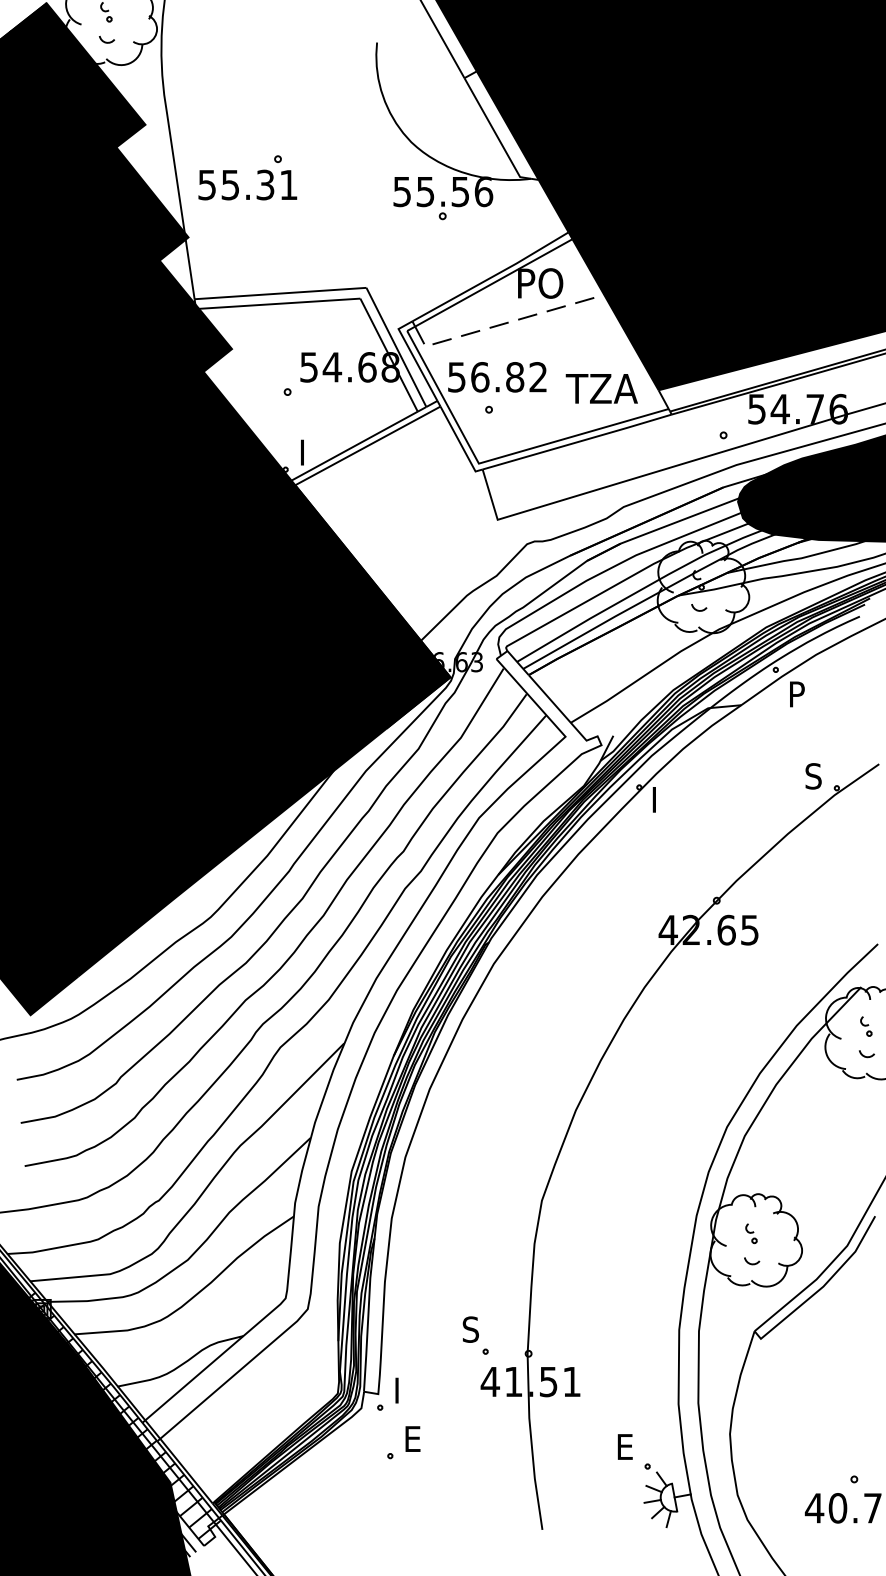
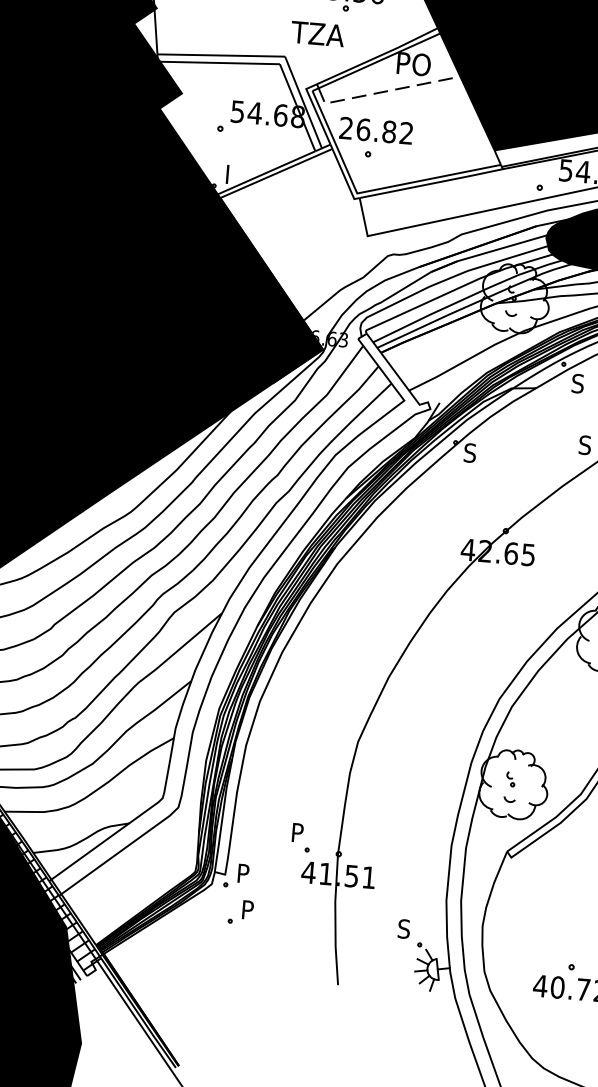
text: (456, 377) -> (346, 128), 56.82 -> 26.82
text: (601, 388) -> (317, 33), moved
text: (797, 694) -> (578, 383), P -> S
text: (659, 799) -> (469, 452), I -> S
text: (470, 1329) -> (297, 832), S -> P
text: (404, 1385) -> (245, 869), I -> P
text: (414, 1438) -> (249, 909), E -> P
text: (624, 1446) -> (403, 928), E -> S

